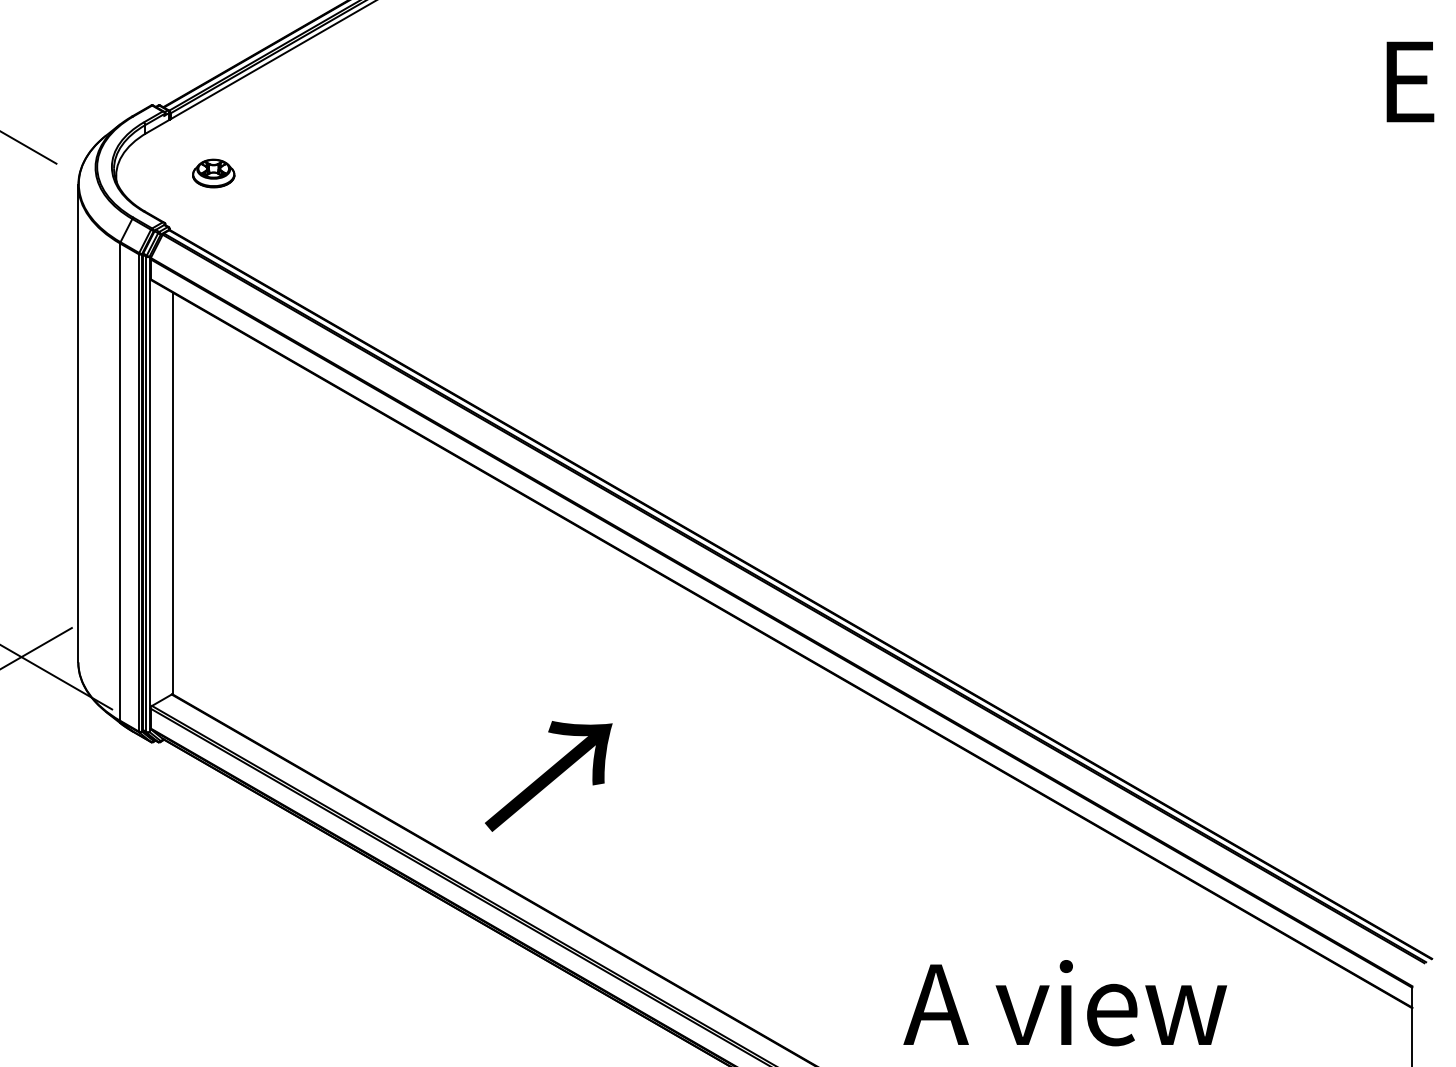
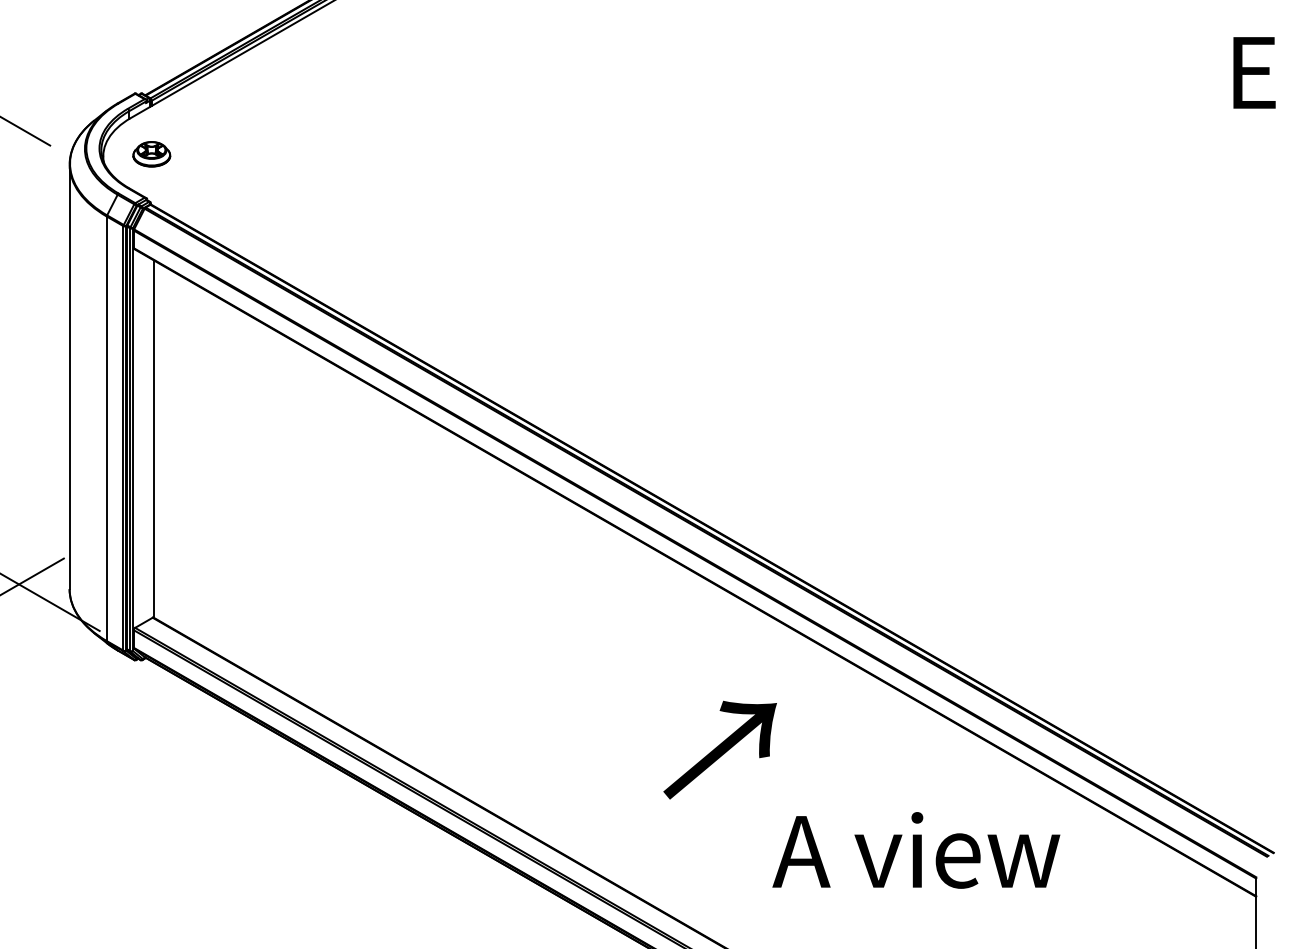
part: (213, 173) -> (151, 154), moved
text: (548, 776) -> (719, 750), moved
text: (1065, 1003) -> (916, 850), moved

